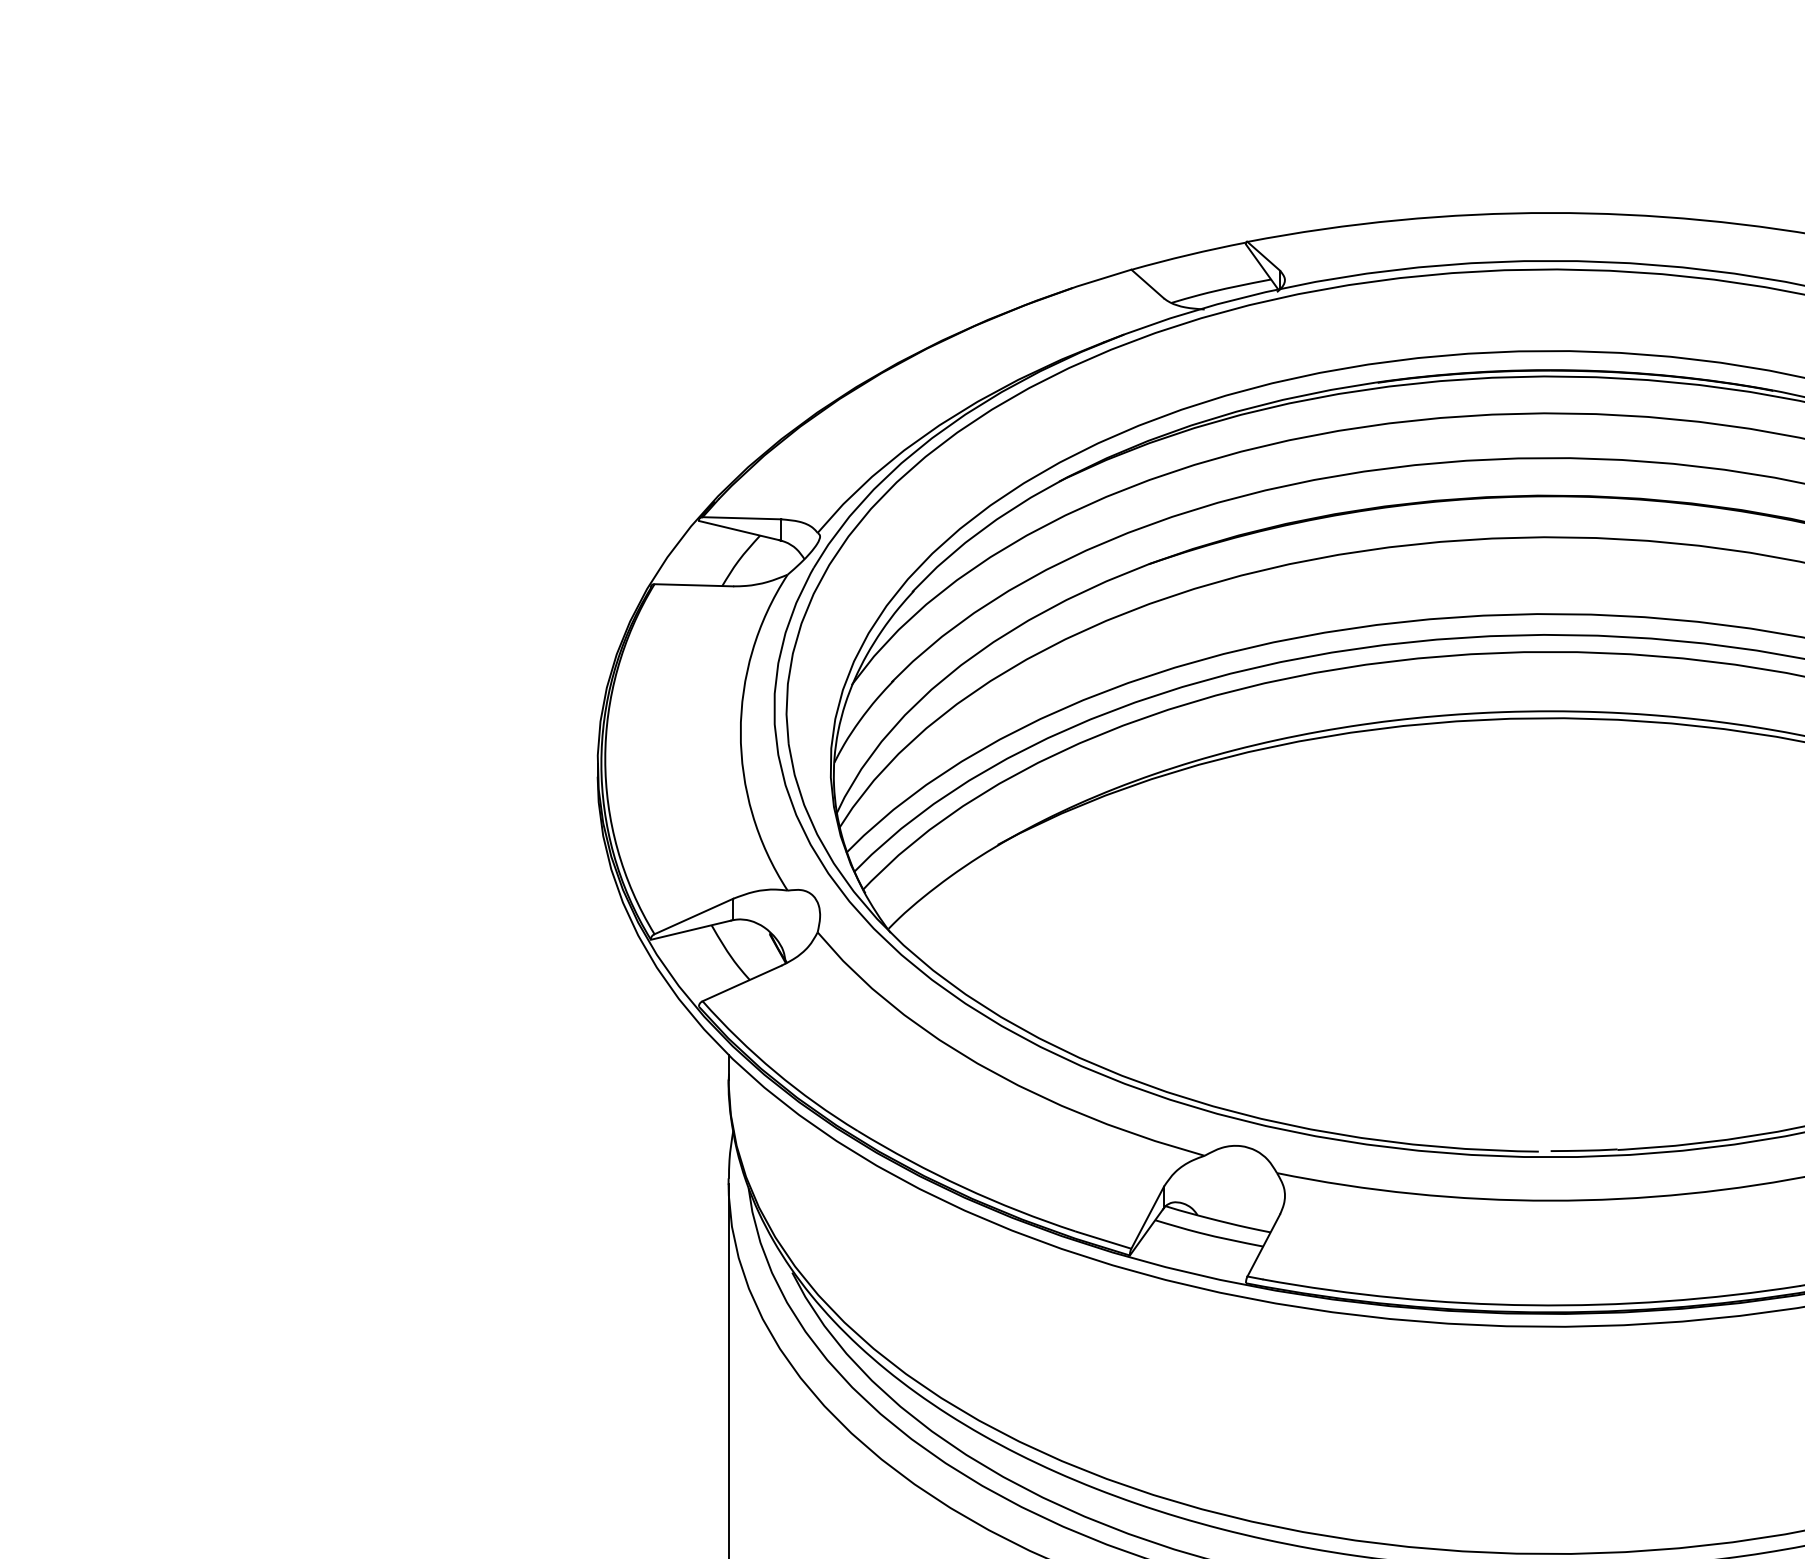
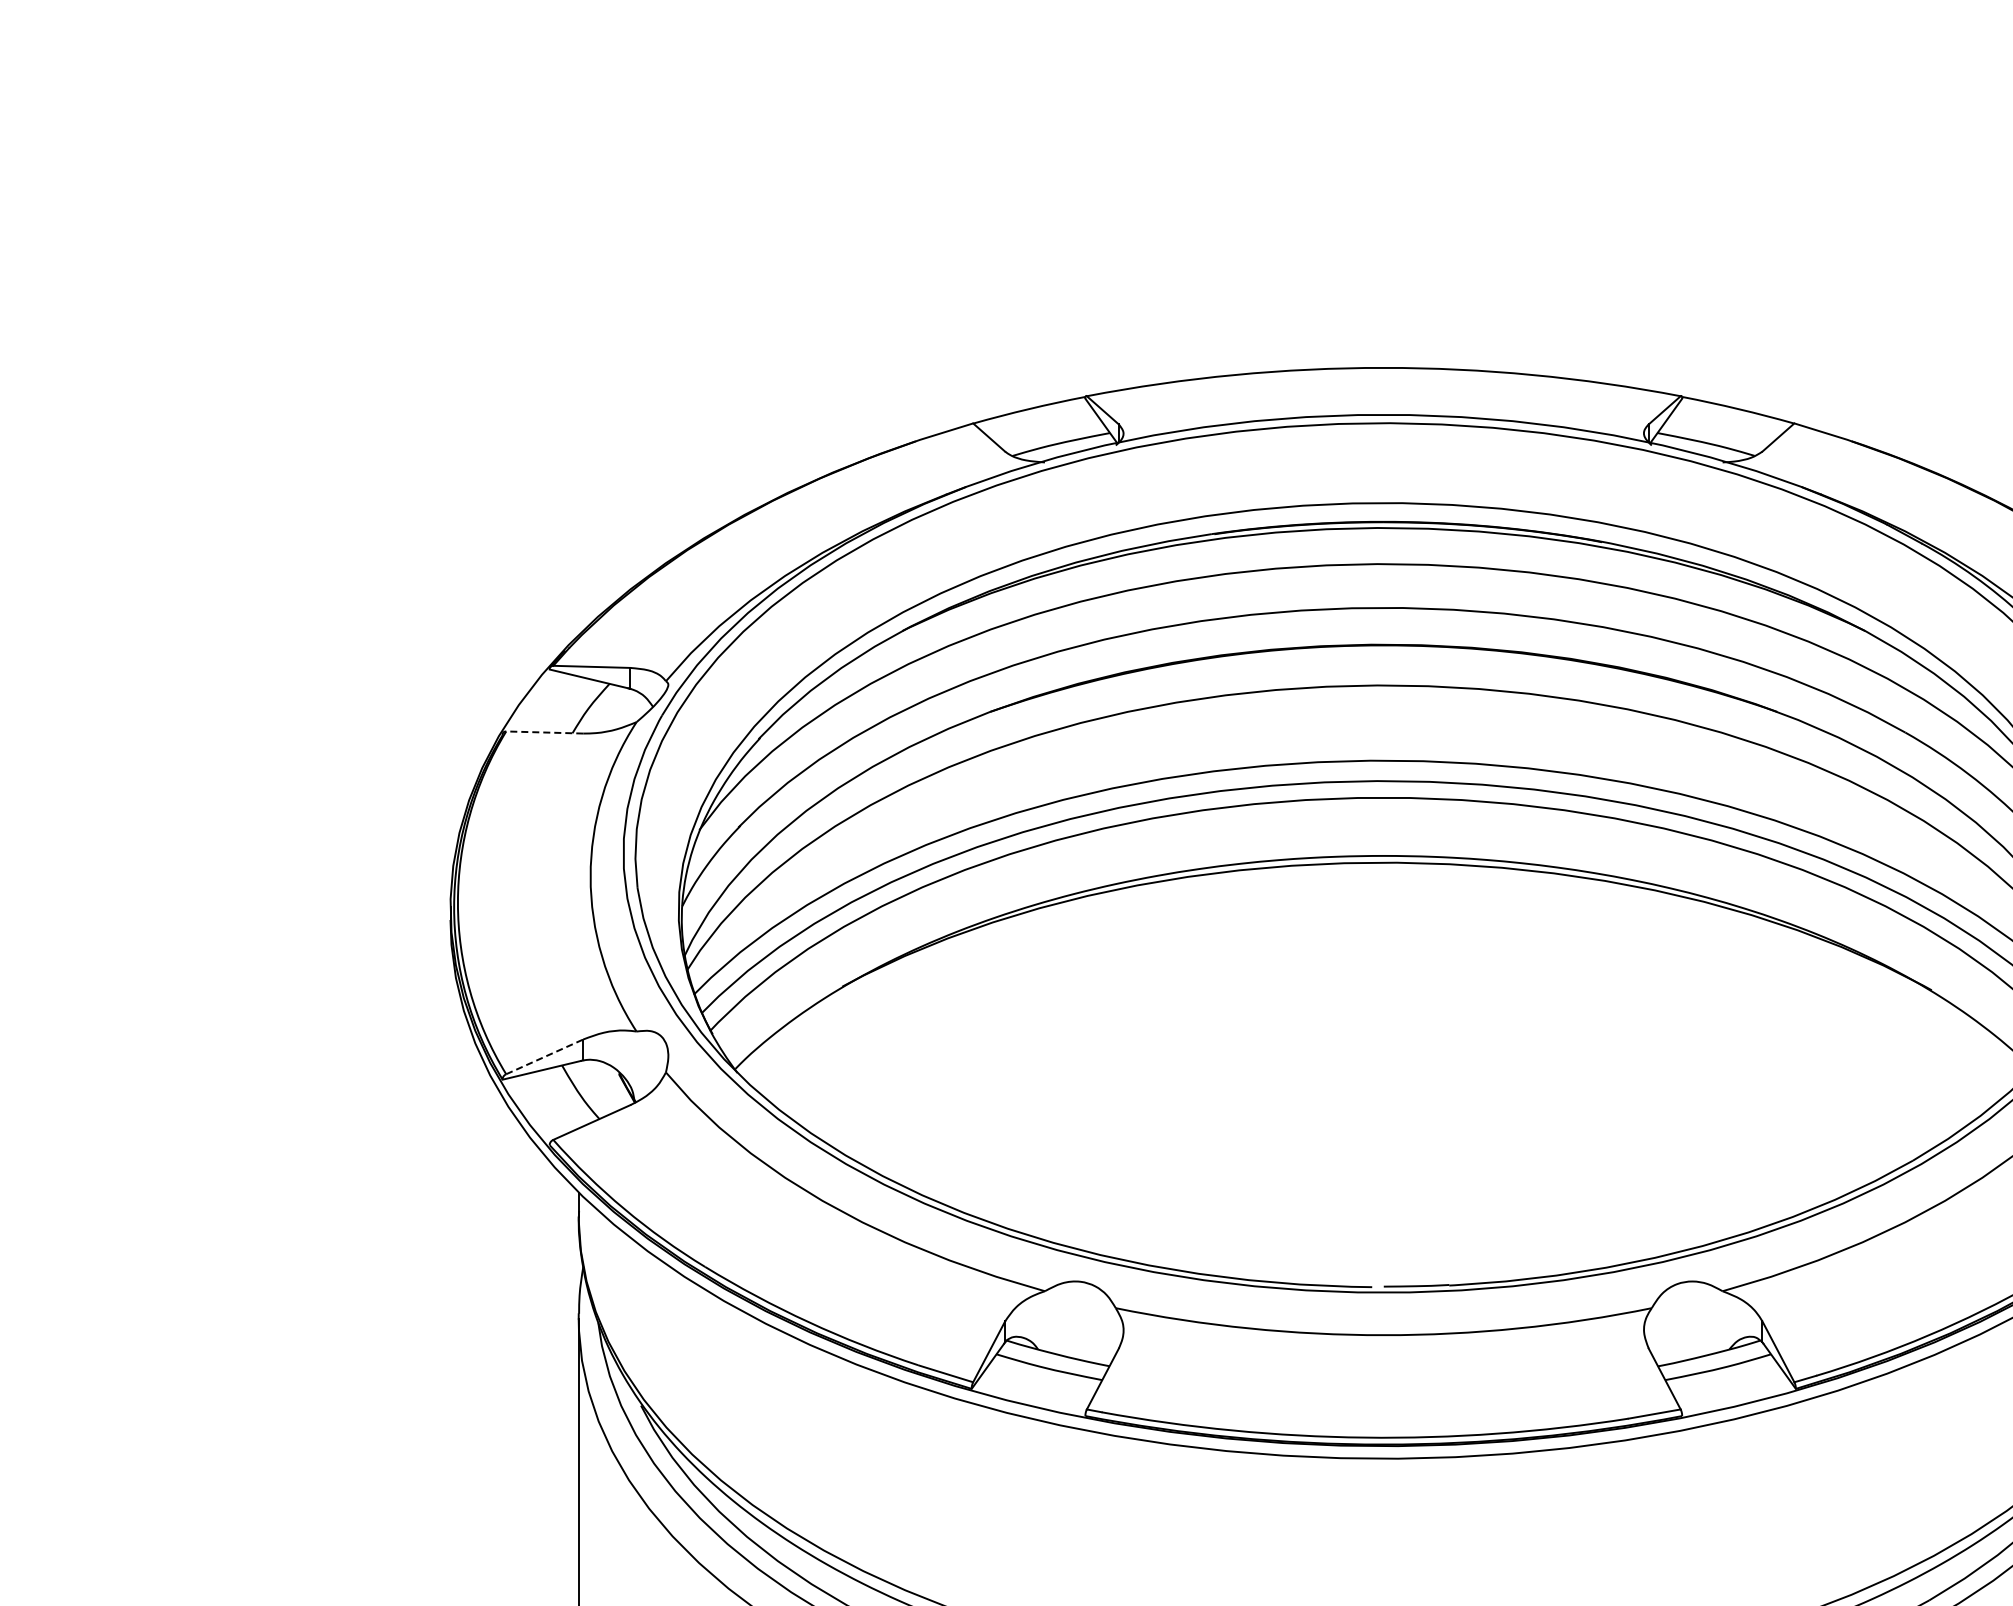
line: (693, 585) -> (544, 732), solid -> dashed
line: (694, 916) -> (545, 1056), solid -> dashed

